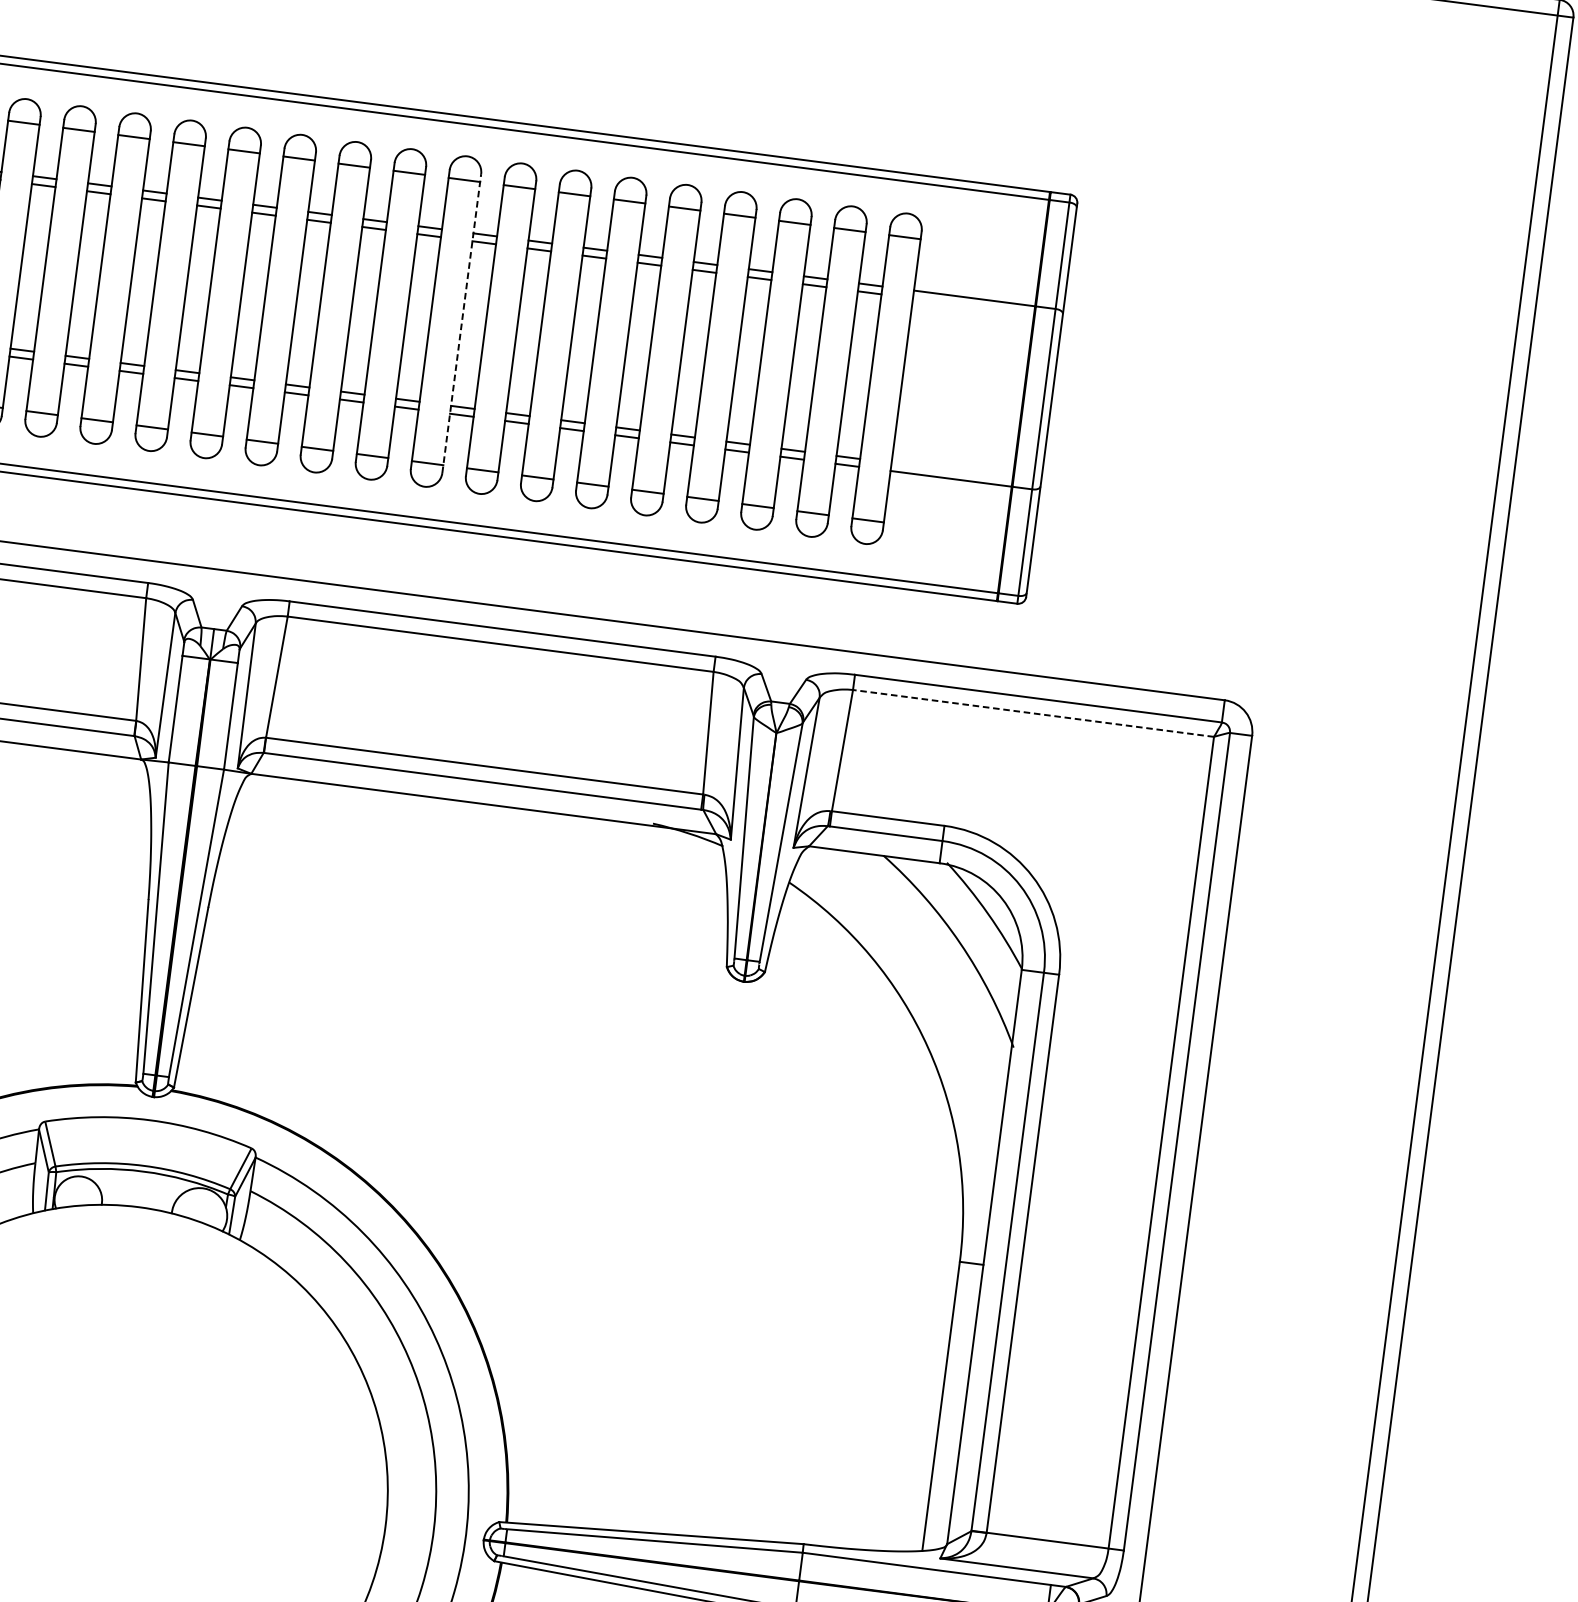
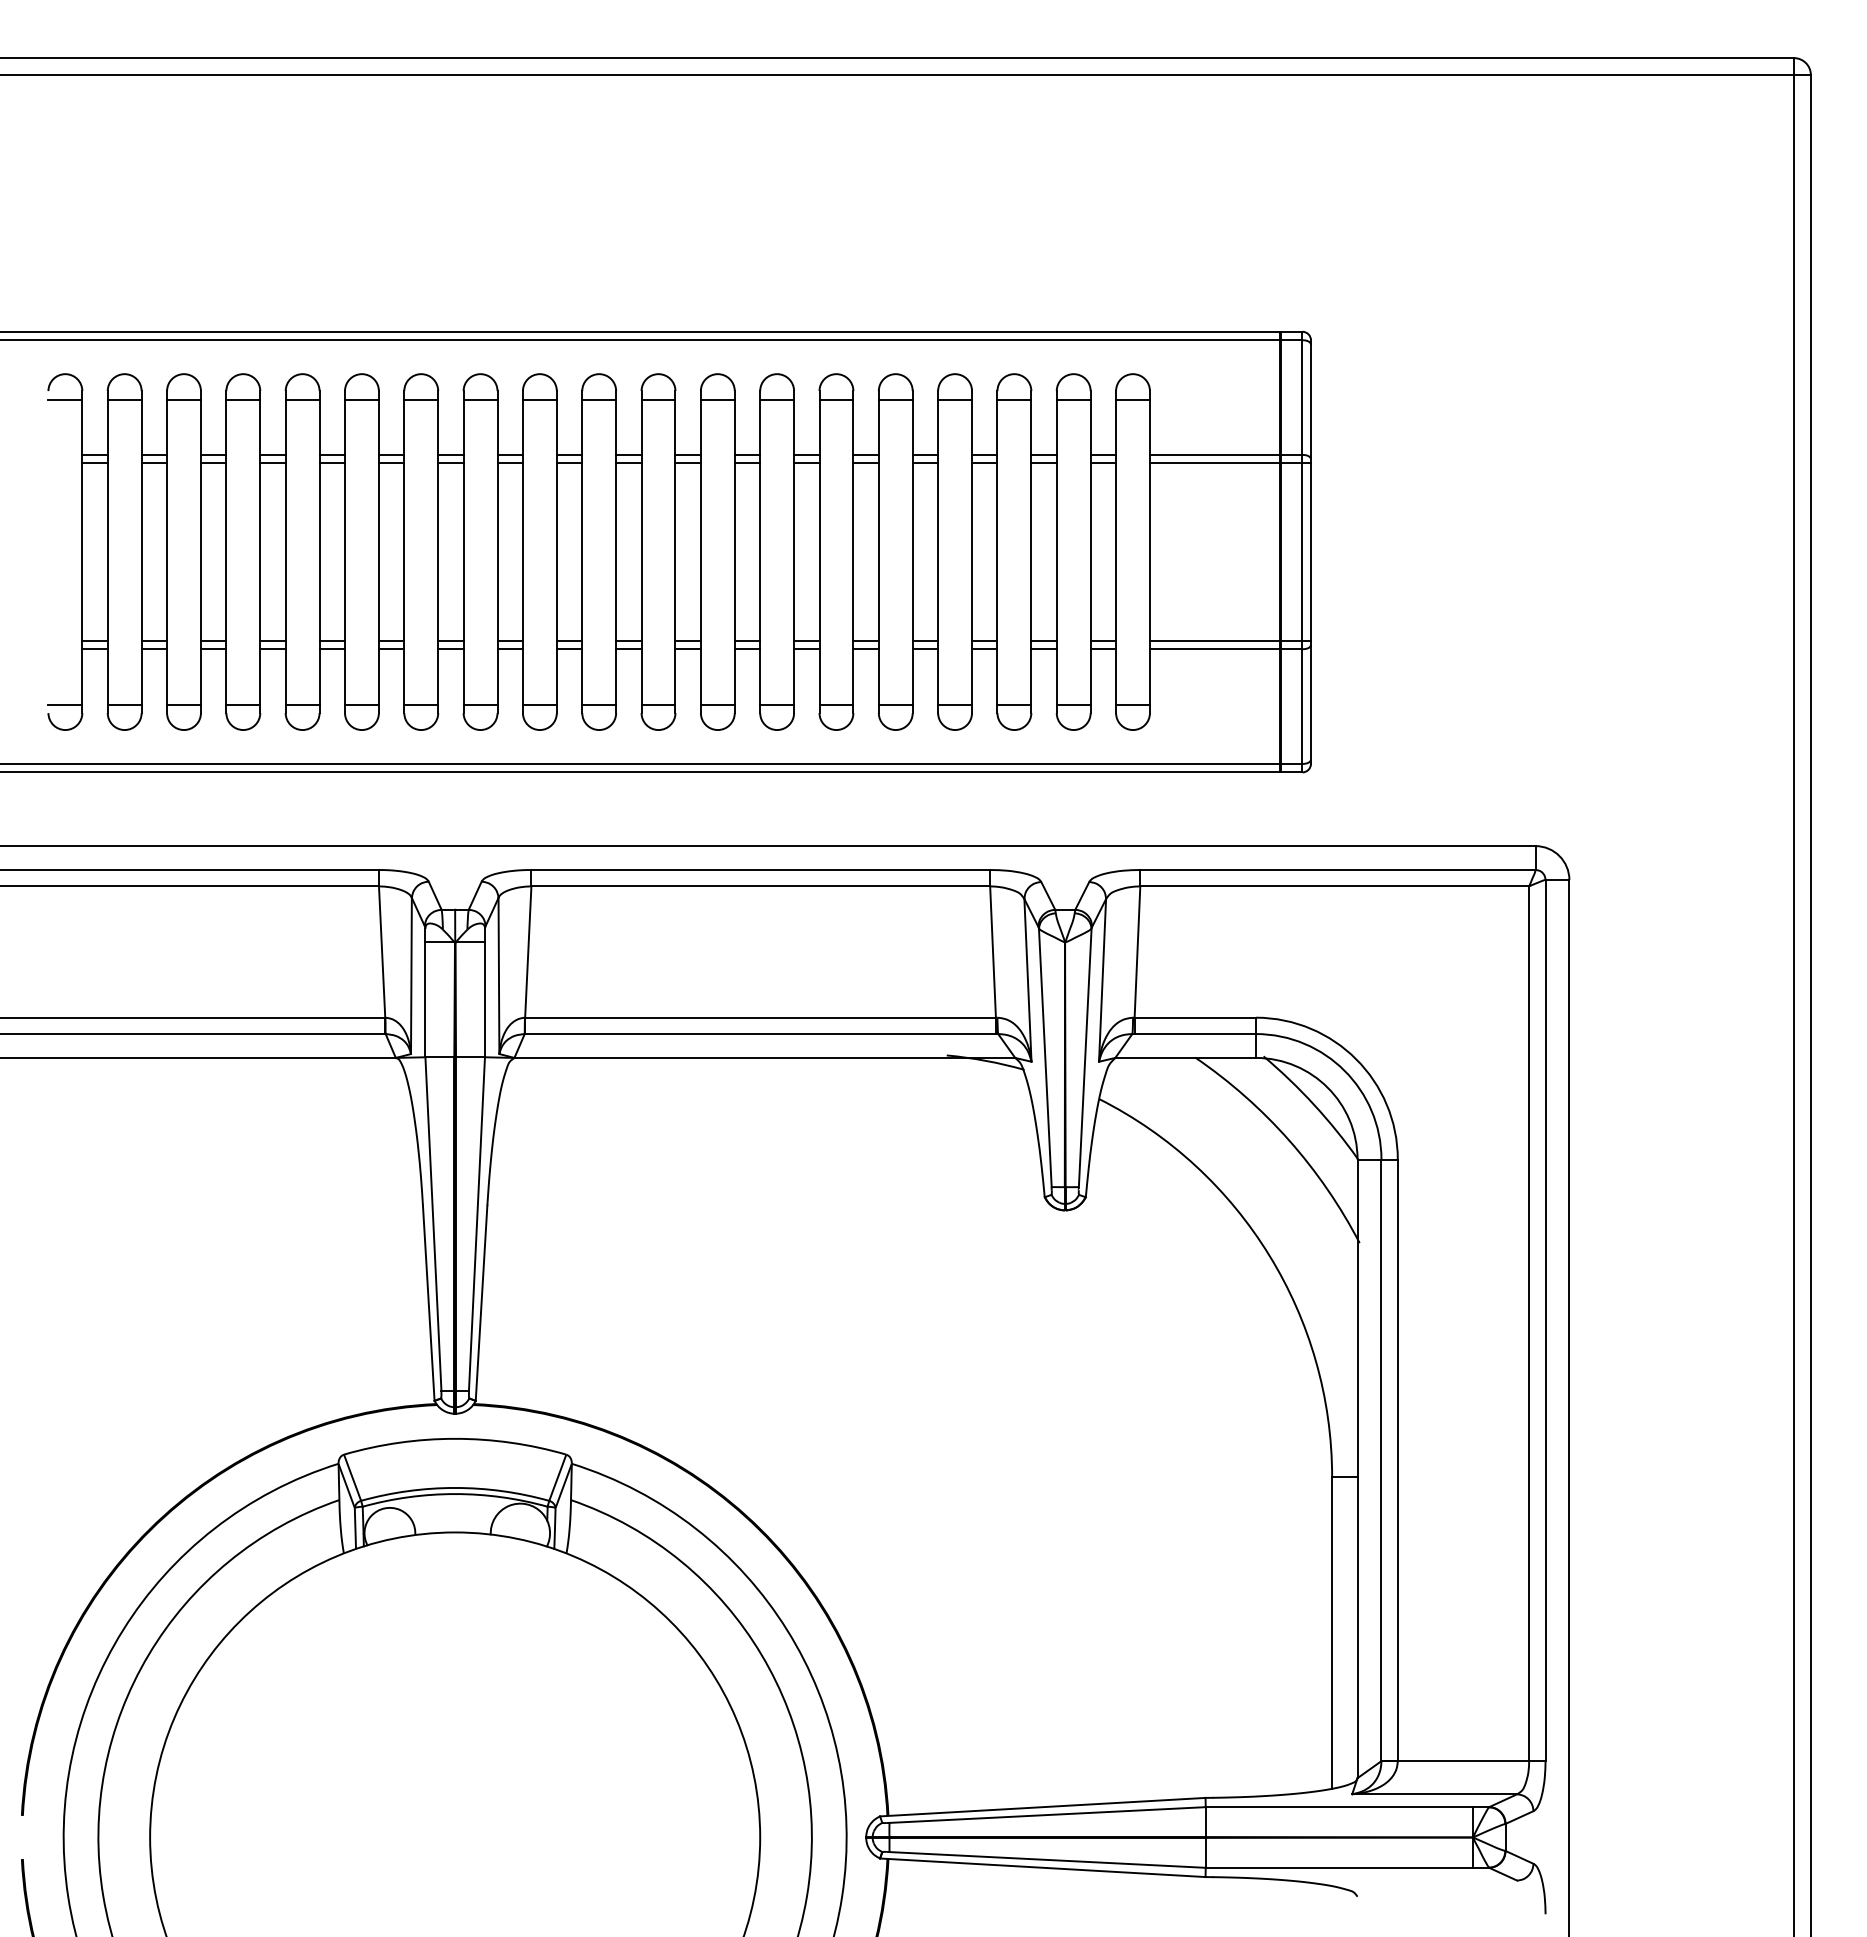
line: (986, 308) -> (1229, 463), added
line: (461, 323) -> (675, 552), dashed -> solid
line: (965, 472) -> (1229, 640), added
line: (1033, 713) -> (1334, 886), dashed -> solid

